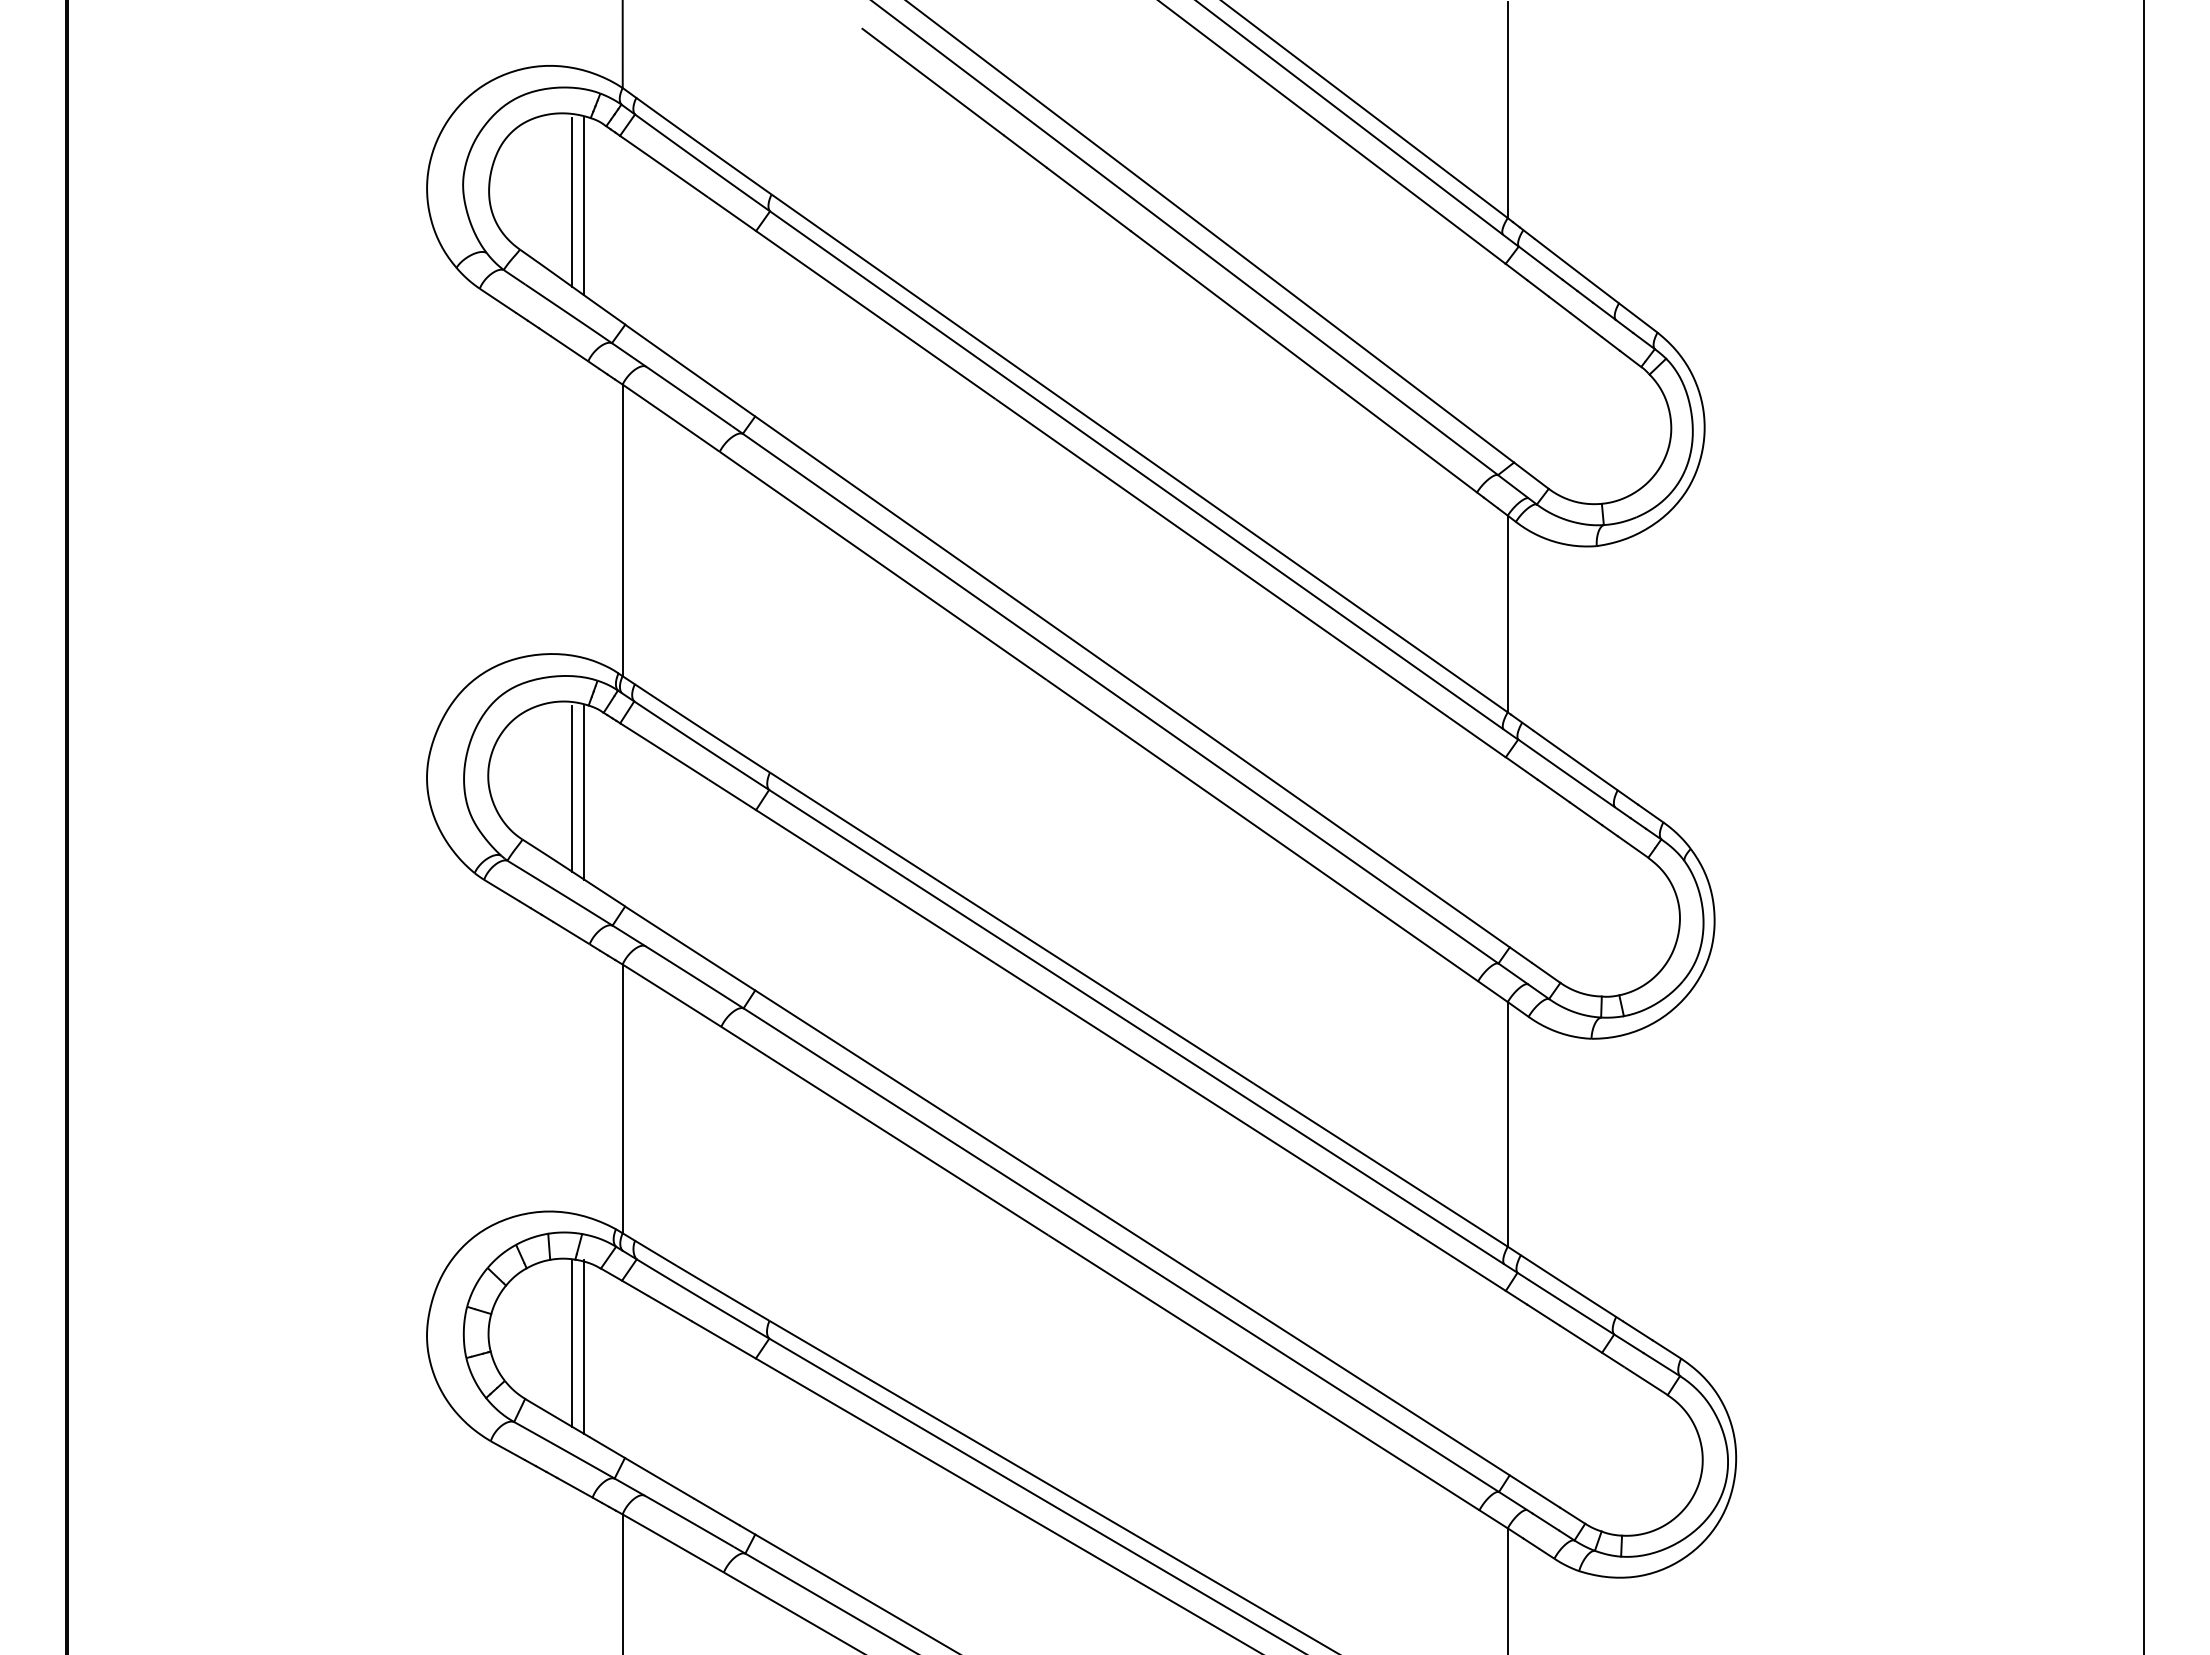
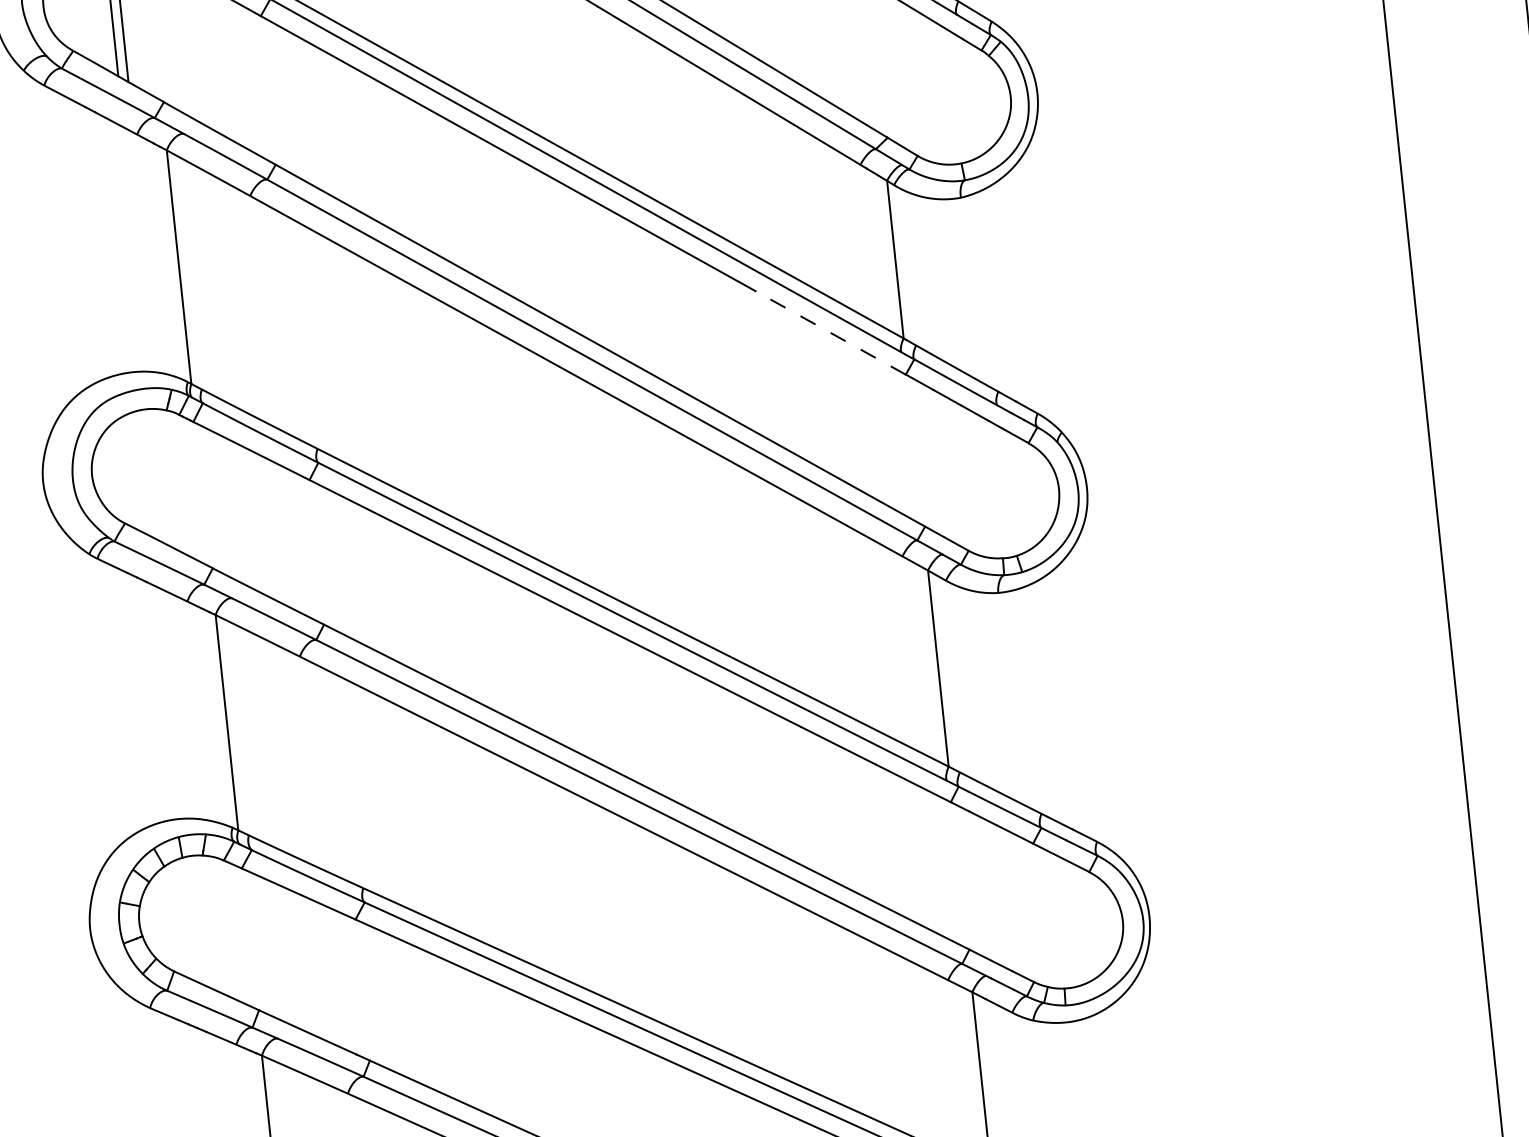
line: (1418, 696) -> (830, 333), solid -> dashed
line: (572, 788) -> (160, 478), removed
line: (584, 792) -> (170, 480), removed
line: (572, 1342) -> (207, 922), removed
line: (584, 1346) -> (217, 924), removed

